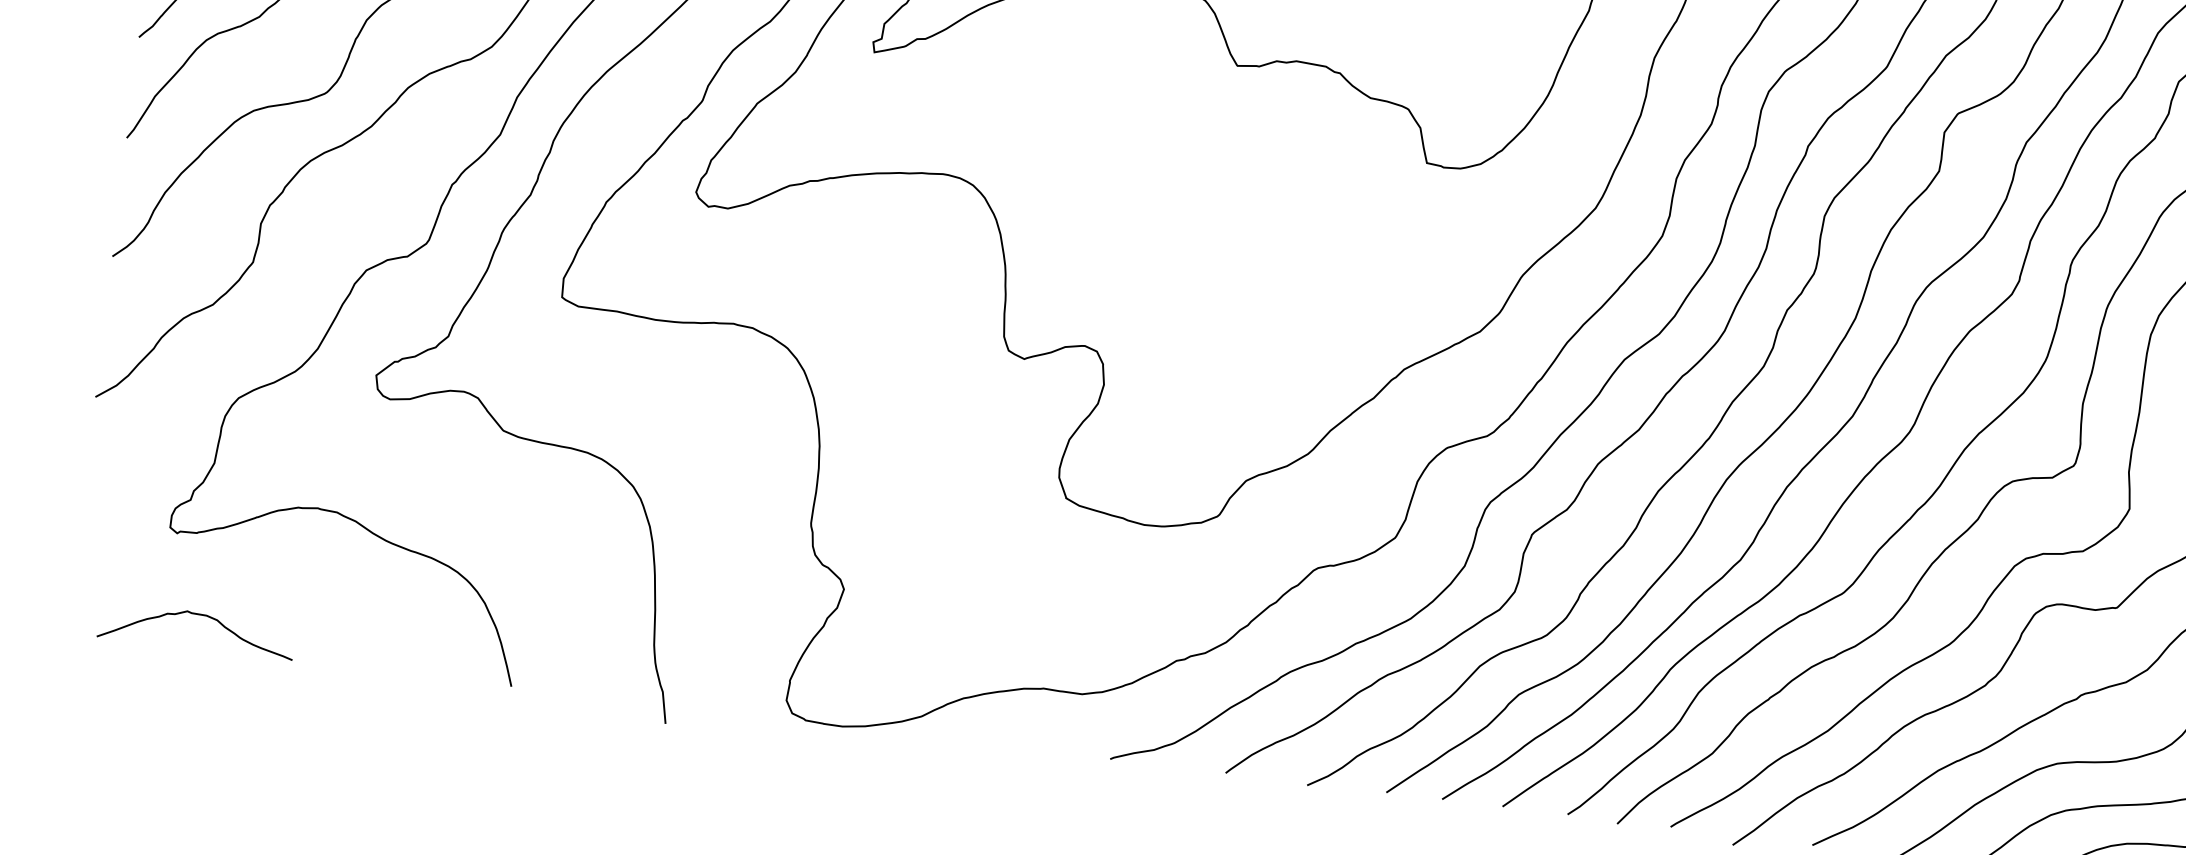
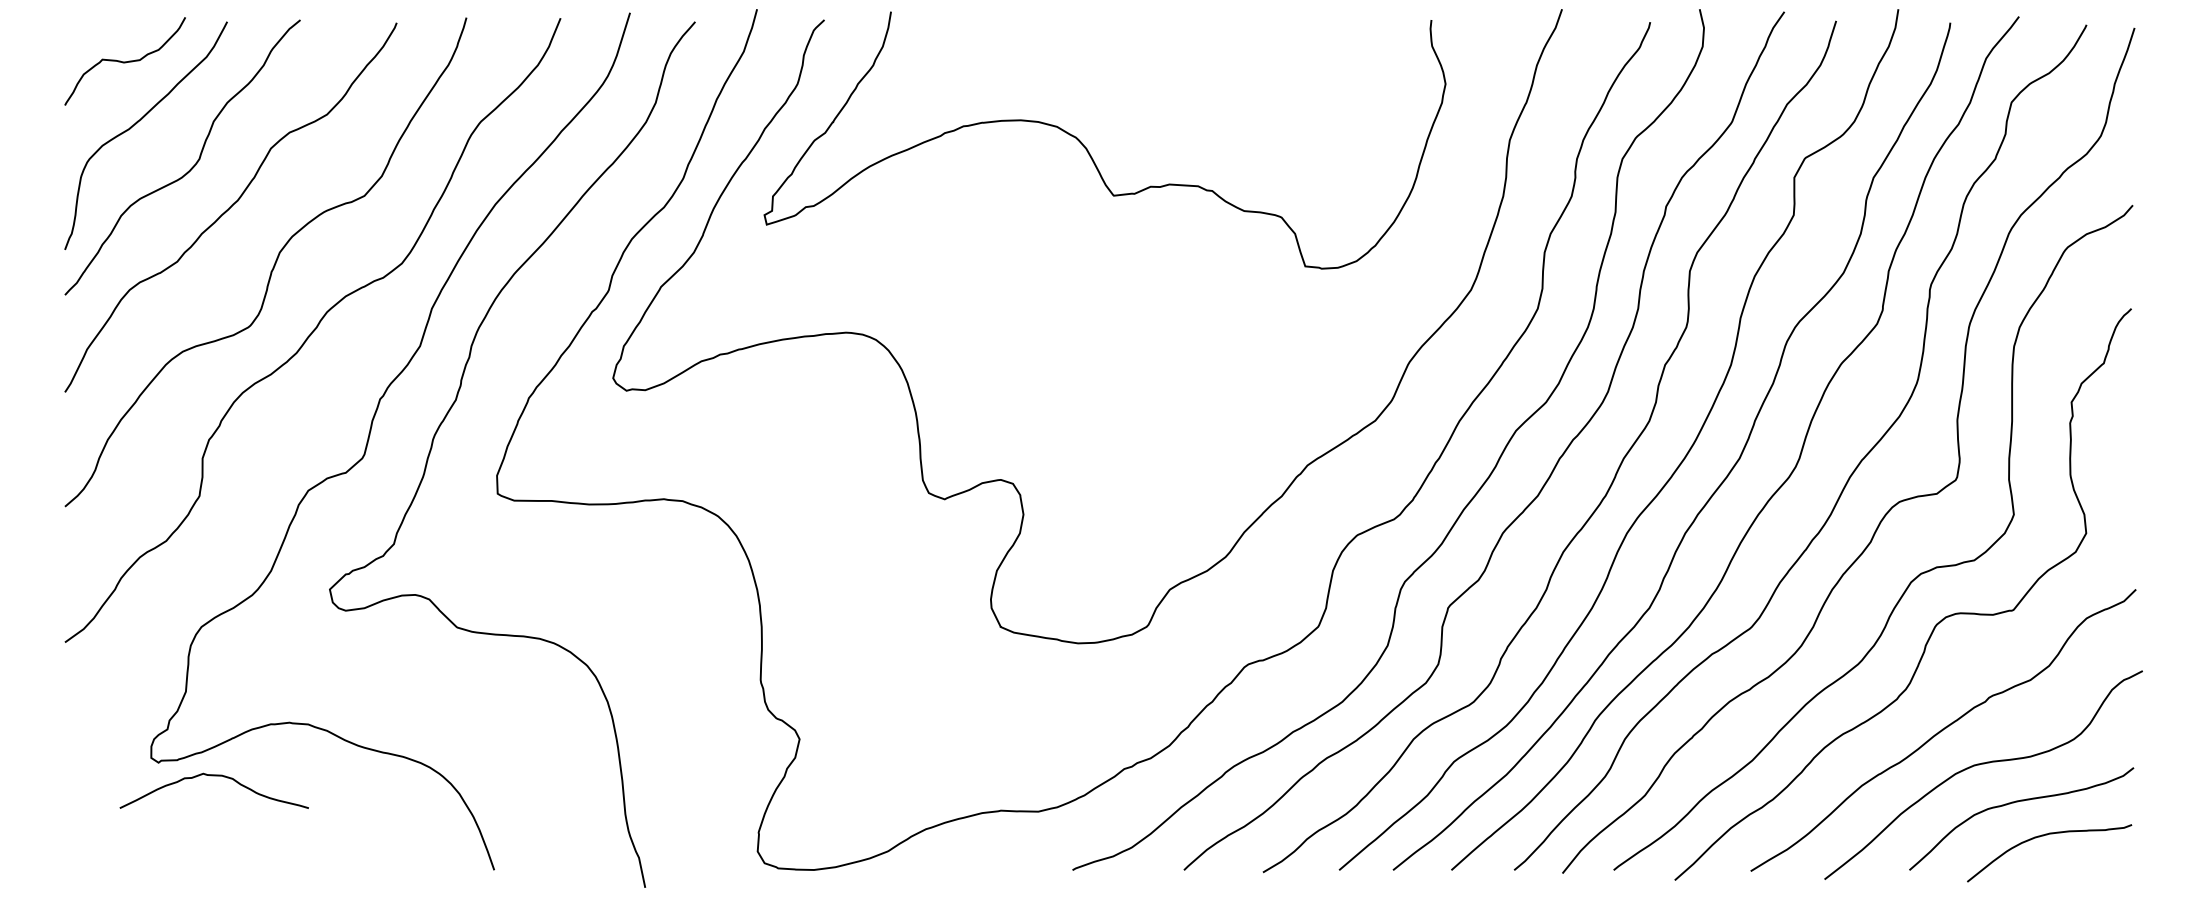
curve: (197, 615) -> (213, 776), moved

